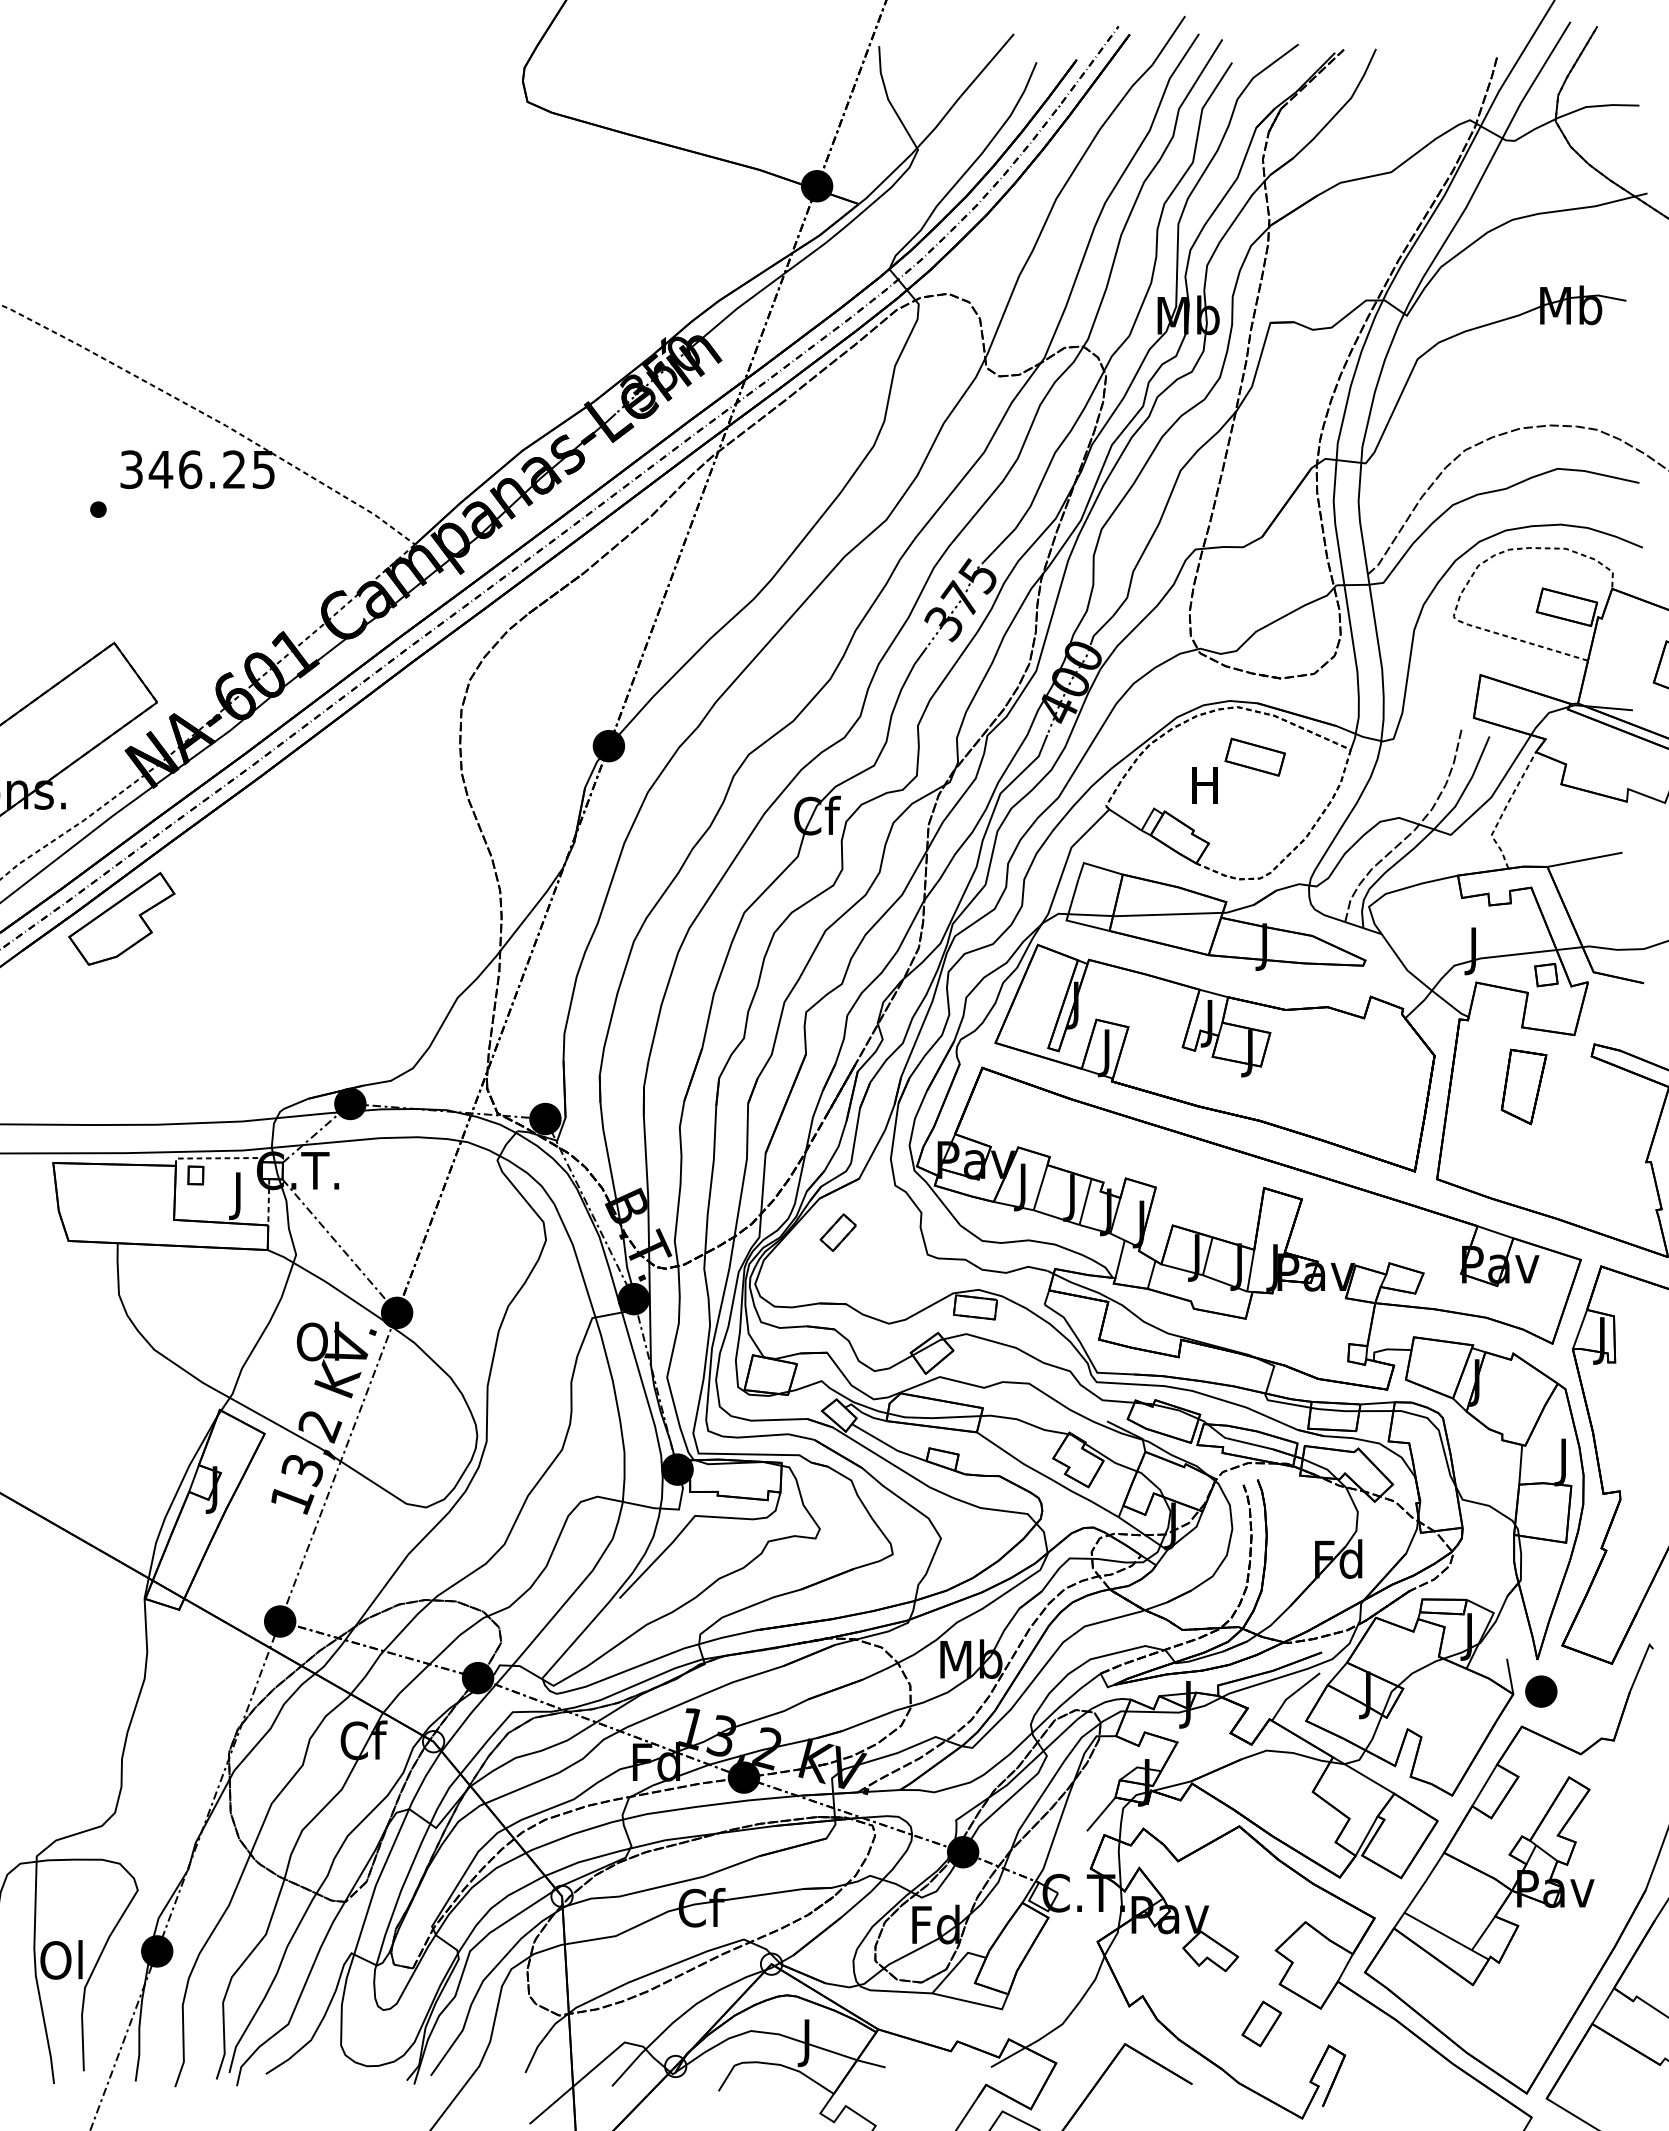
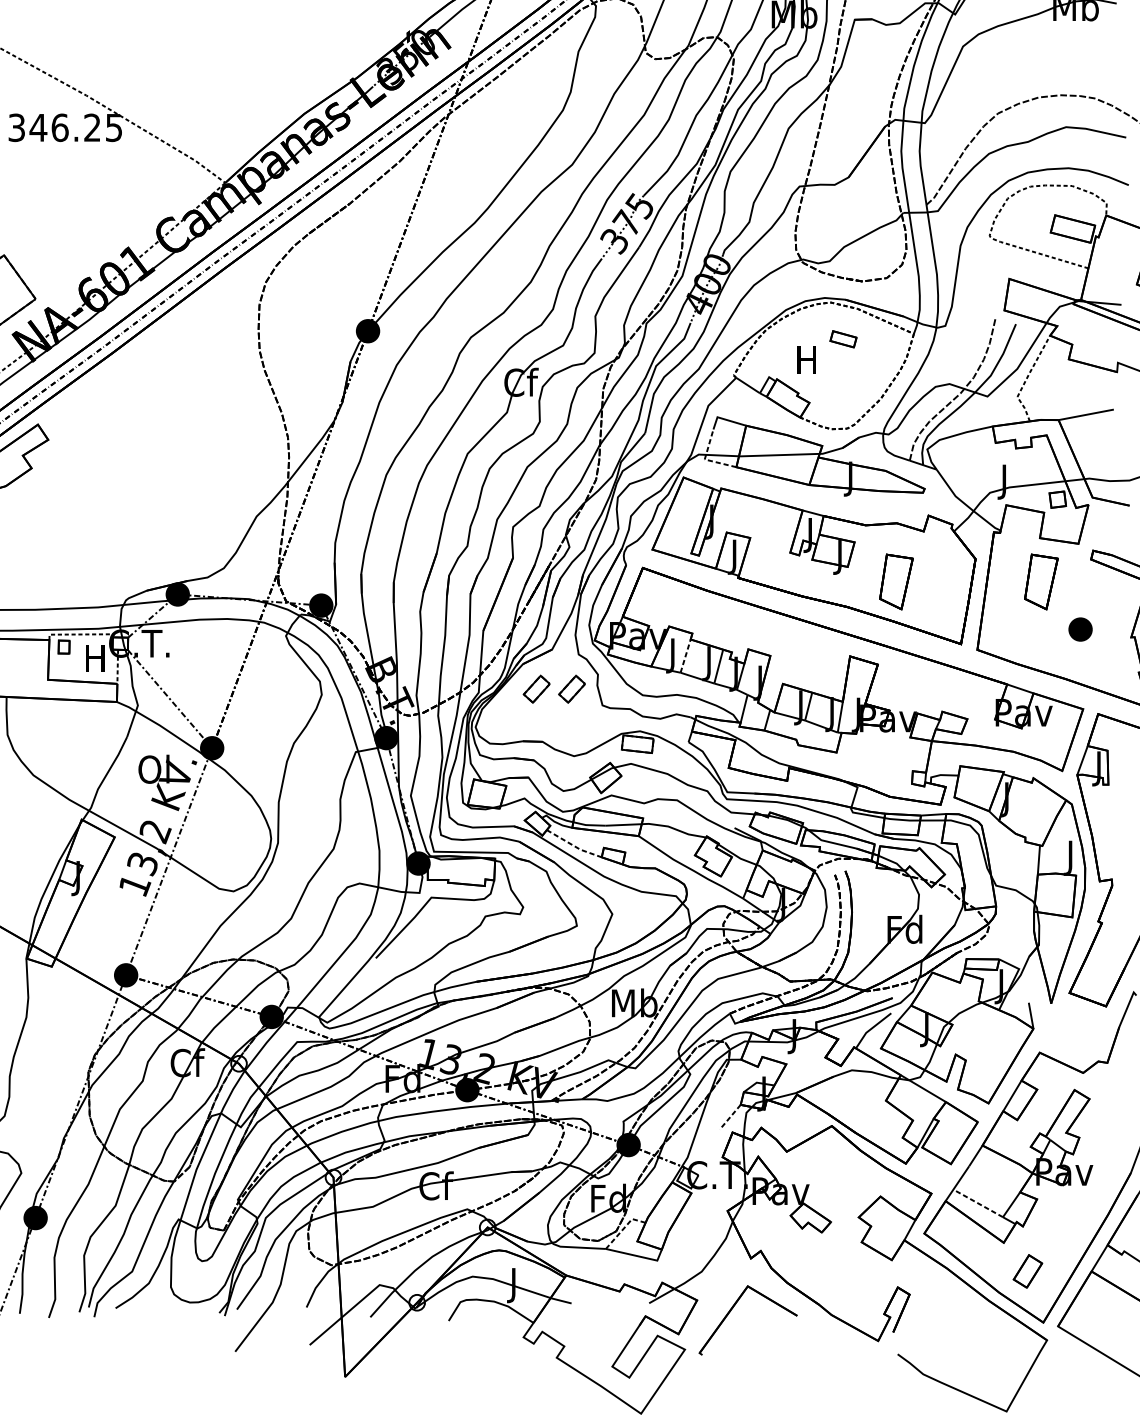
part: (1254, 756) -> (843, 338), size x0.6
line: (1066, 920) -> (704, 459), solid -> dashed
part: (1326, 1086) -> (896, 581), added
line: (1040, 1187) -> (685, 655), solid -> dashed
text: (237, 1196) -> (94, 662), J -> H
part: (885, 1232) -> (571, 689), added
line: (889, 1445) -> (574, 845), solid -> dashed
part: (1541, 1691) -> (1080, 629), moved
line: (1100, 1814) -> (729, 1117), solid -> dashed
line: (1438, 1931) -> (978, 1203), solid -> dashed
line: (956, 1965) -> (623, 1228), solid -> dashed
part: (1261, 2023) -> (1027, 1271), moved

